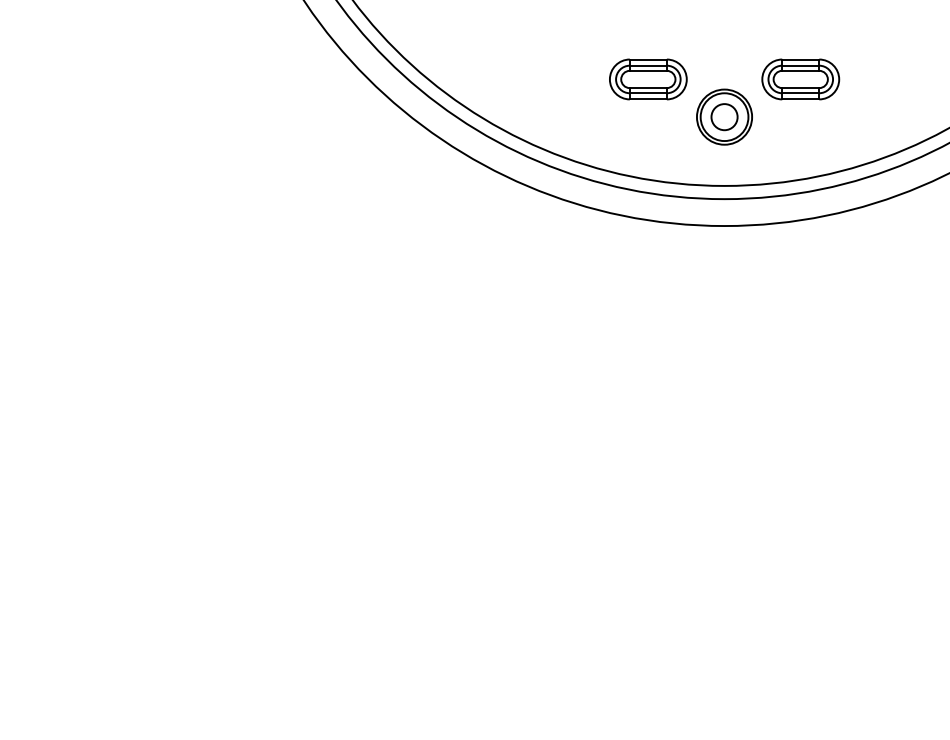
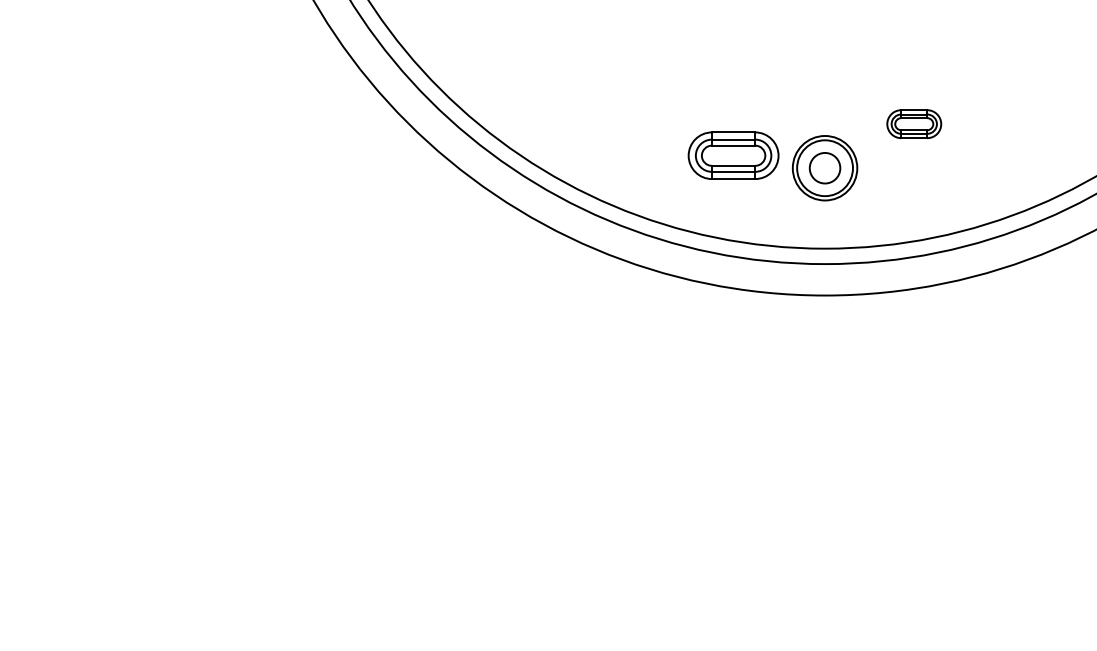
part: (648, 79) -> (733, 155), moved
part: (800, 79) -> (913, 124), size x0.6

